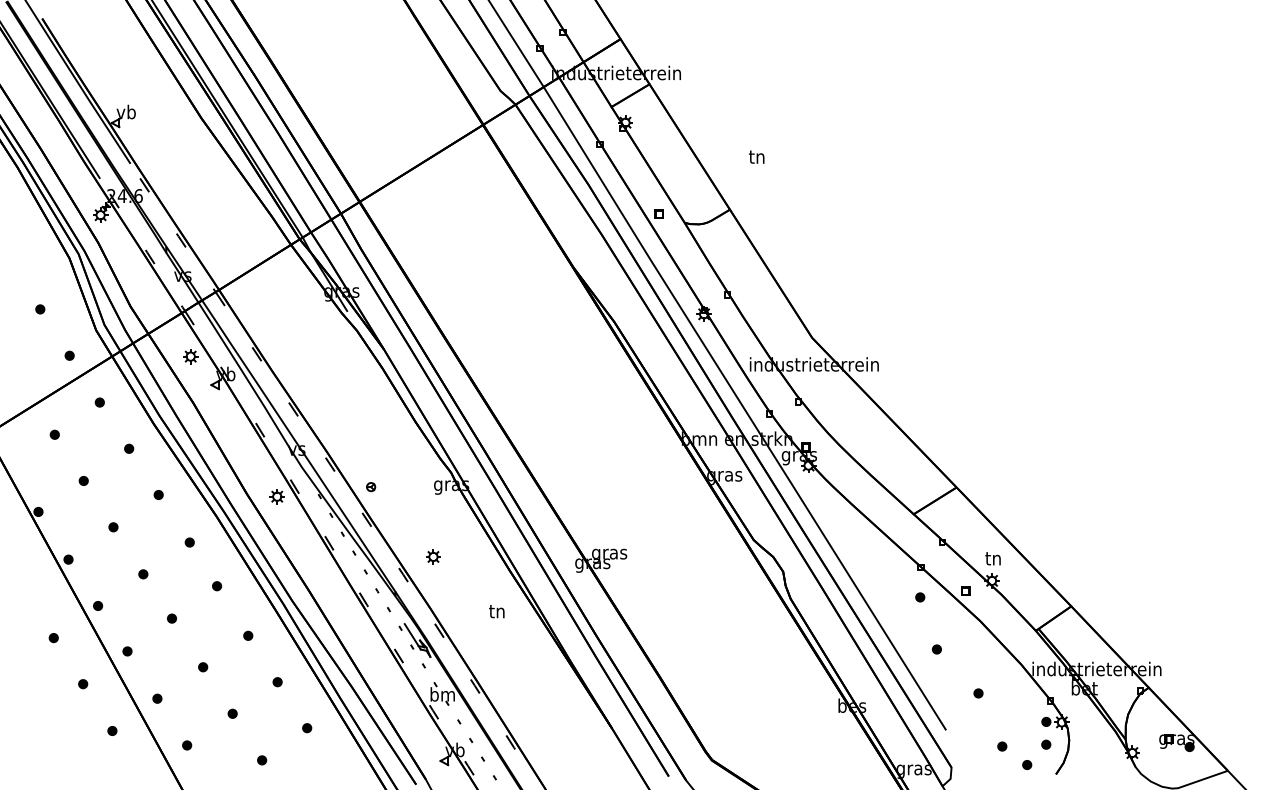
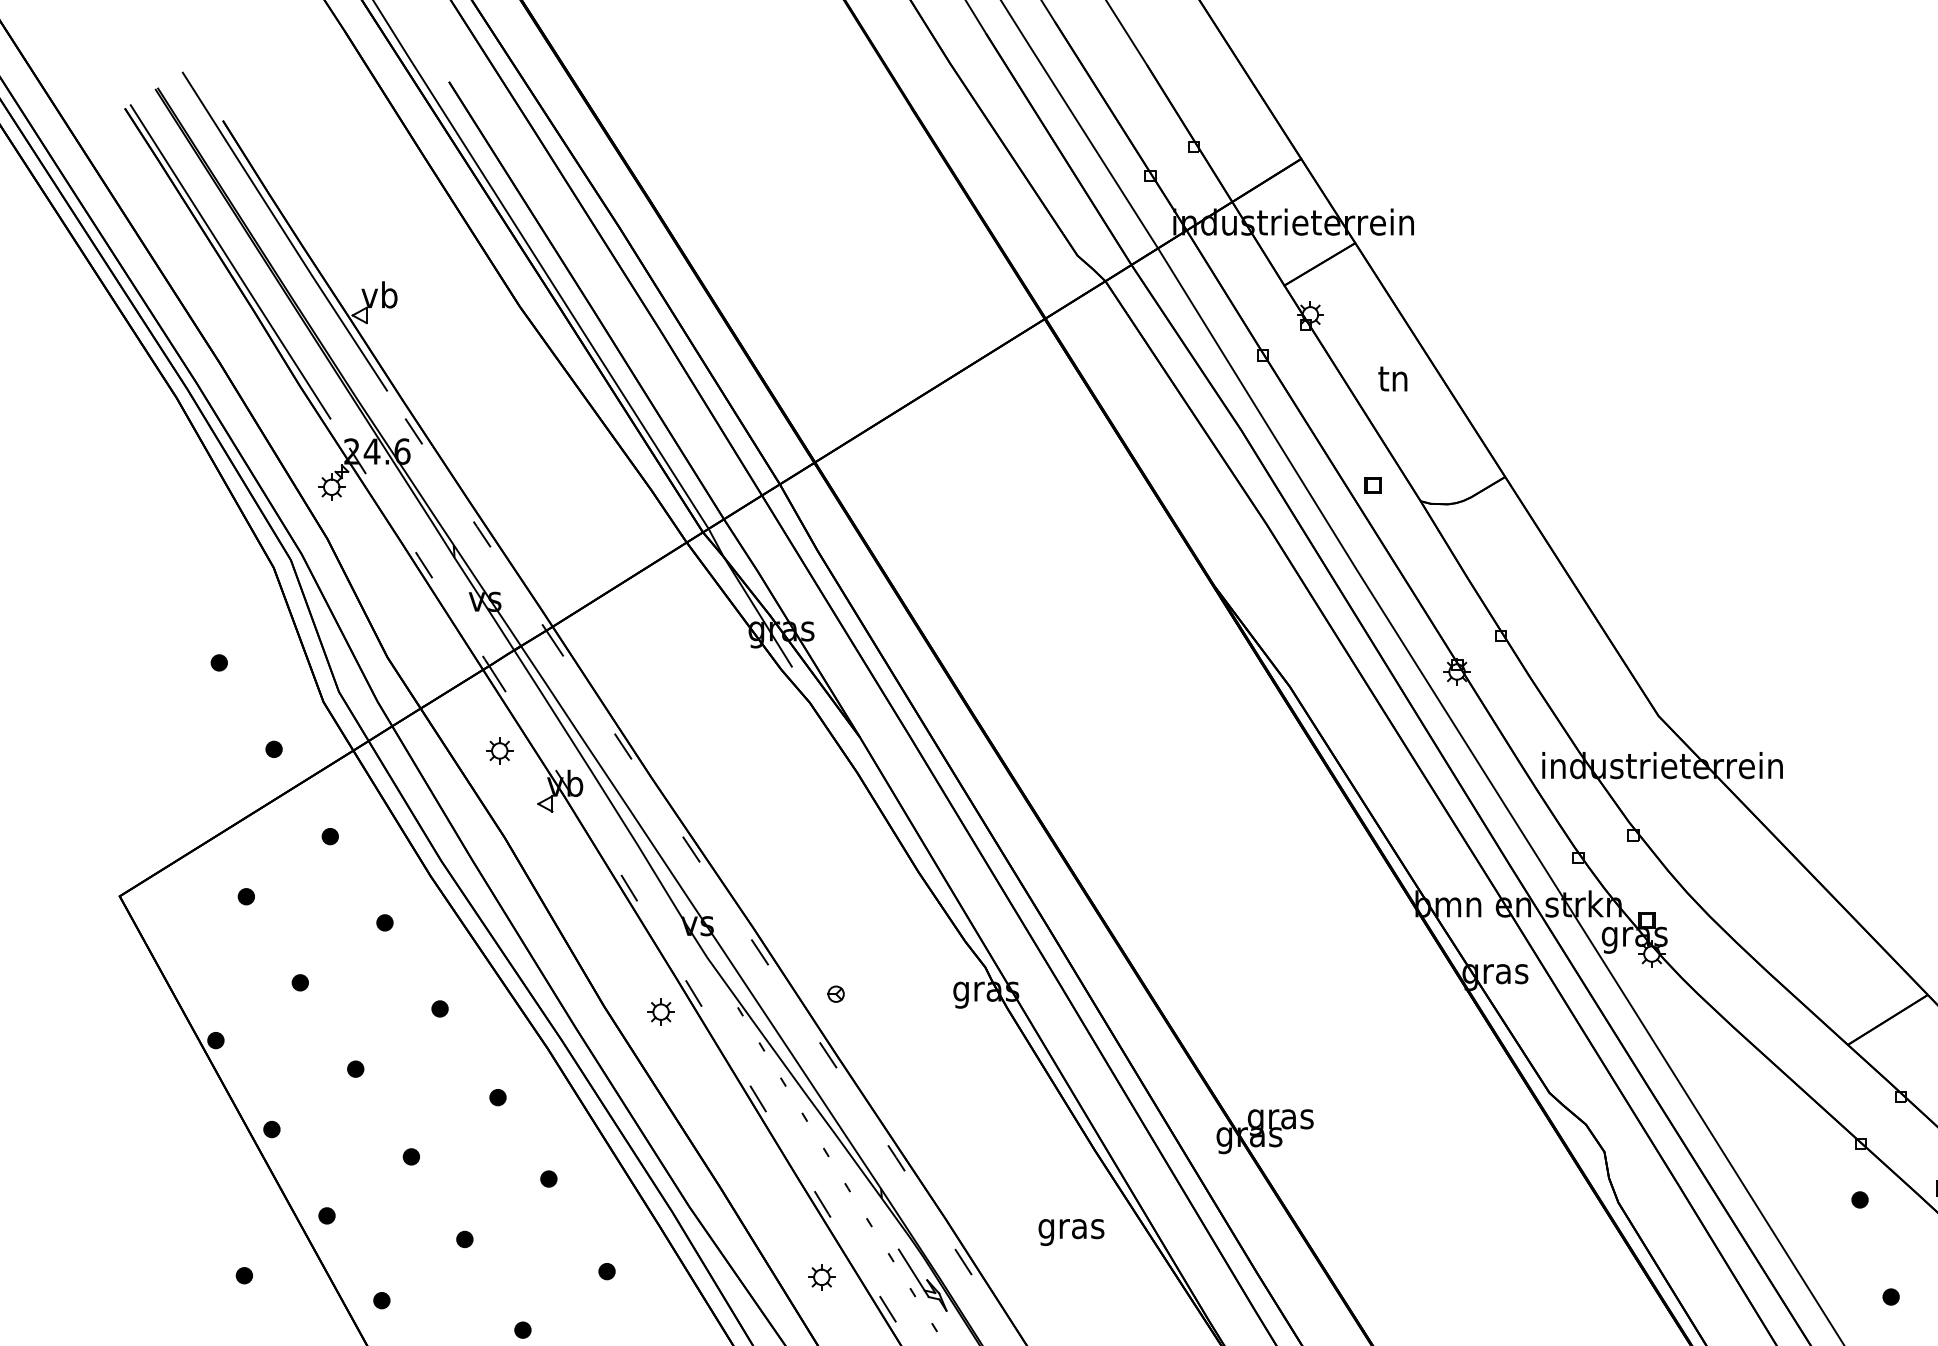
text: (756, 156) -> (1392, 377), moved
part: (433, 556) -> (821, 1276), moved
text: (496, 613) -> (1069, 1229), tn -> gras

